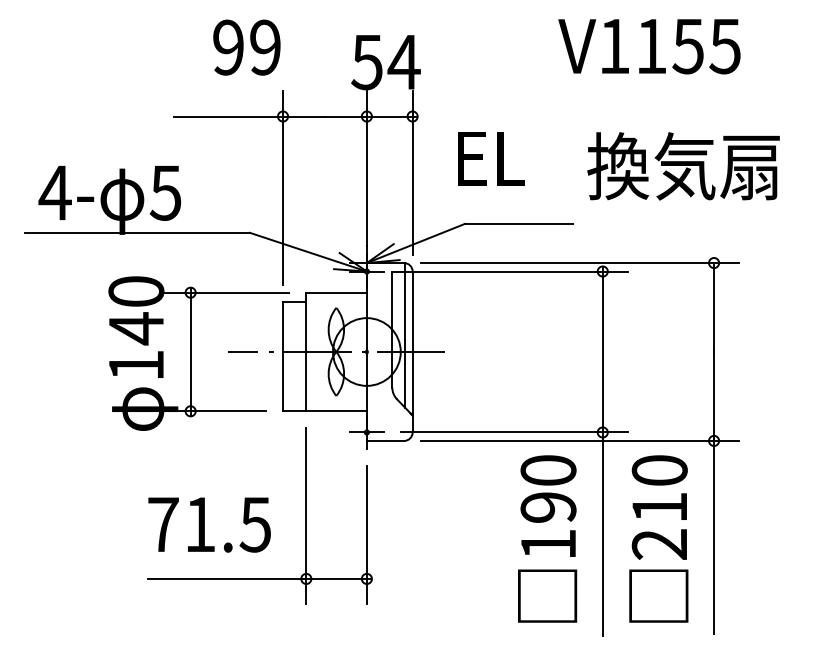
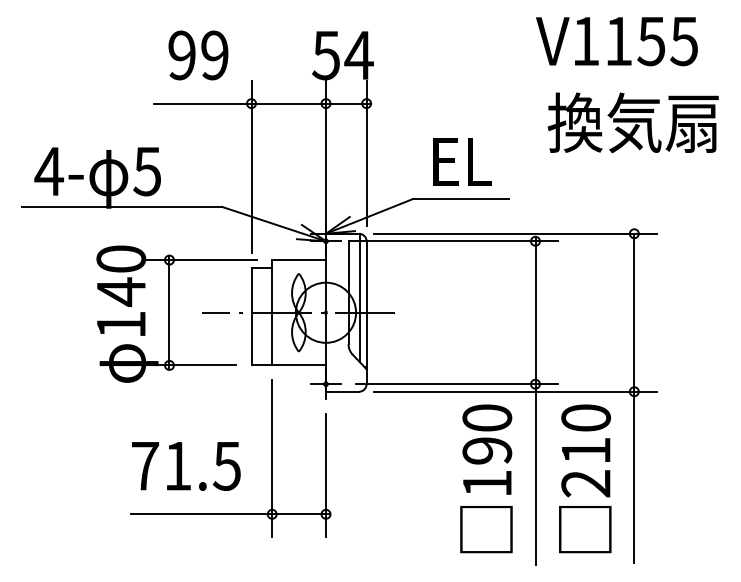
text: (648, 46) -> (616, 41), moved
text: (246, 47) -> (198, 55), moved
text: (491, 158) -> (462, 161), moved
text: (682, 165) -> (632, 122), moved

